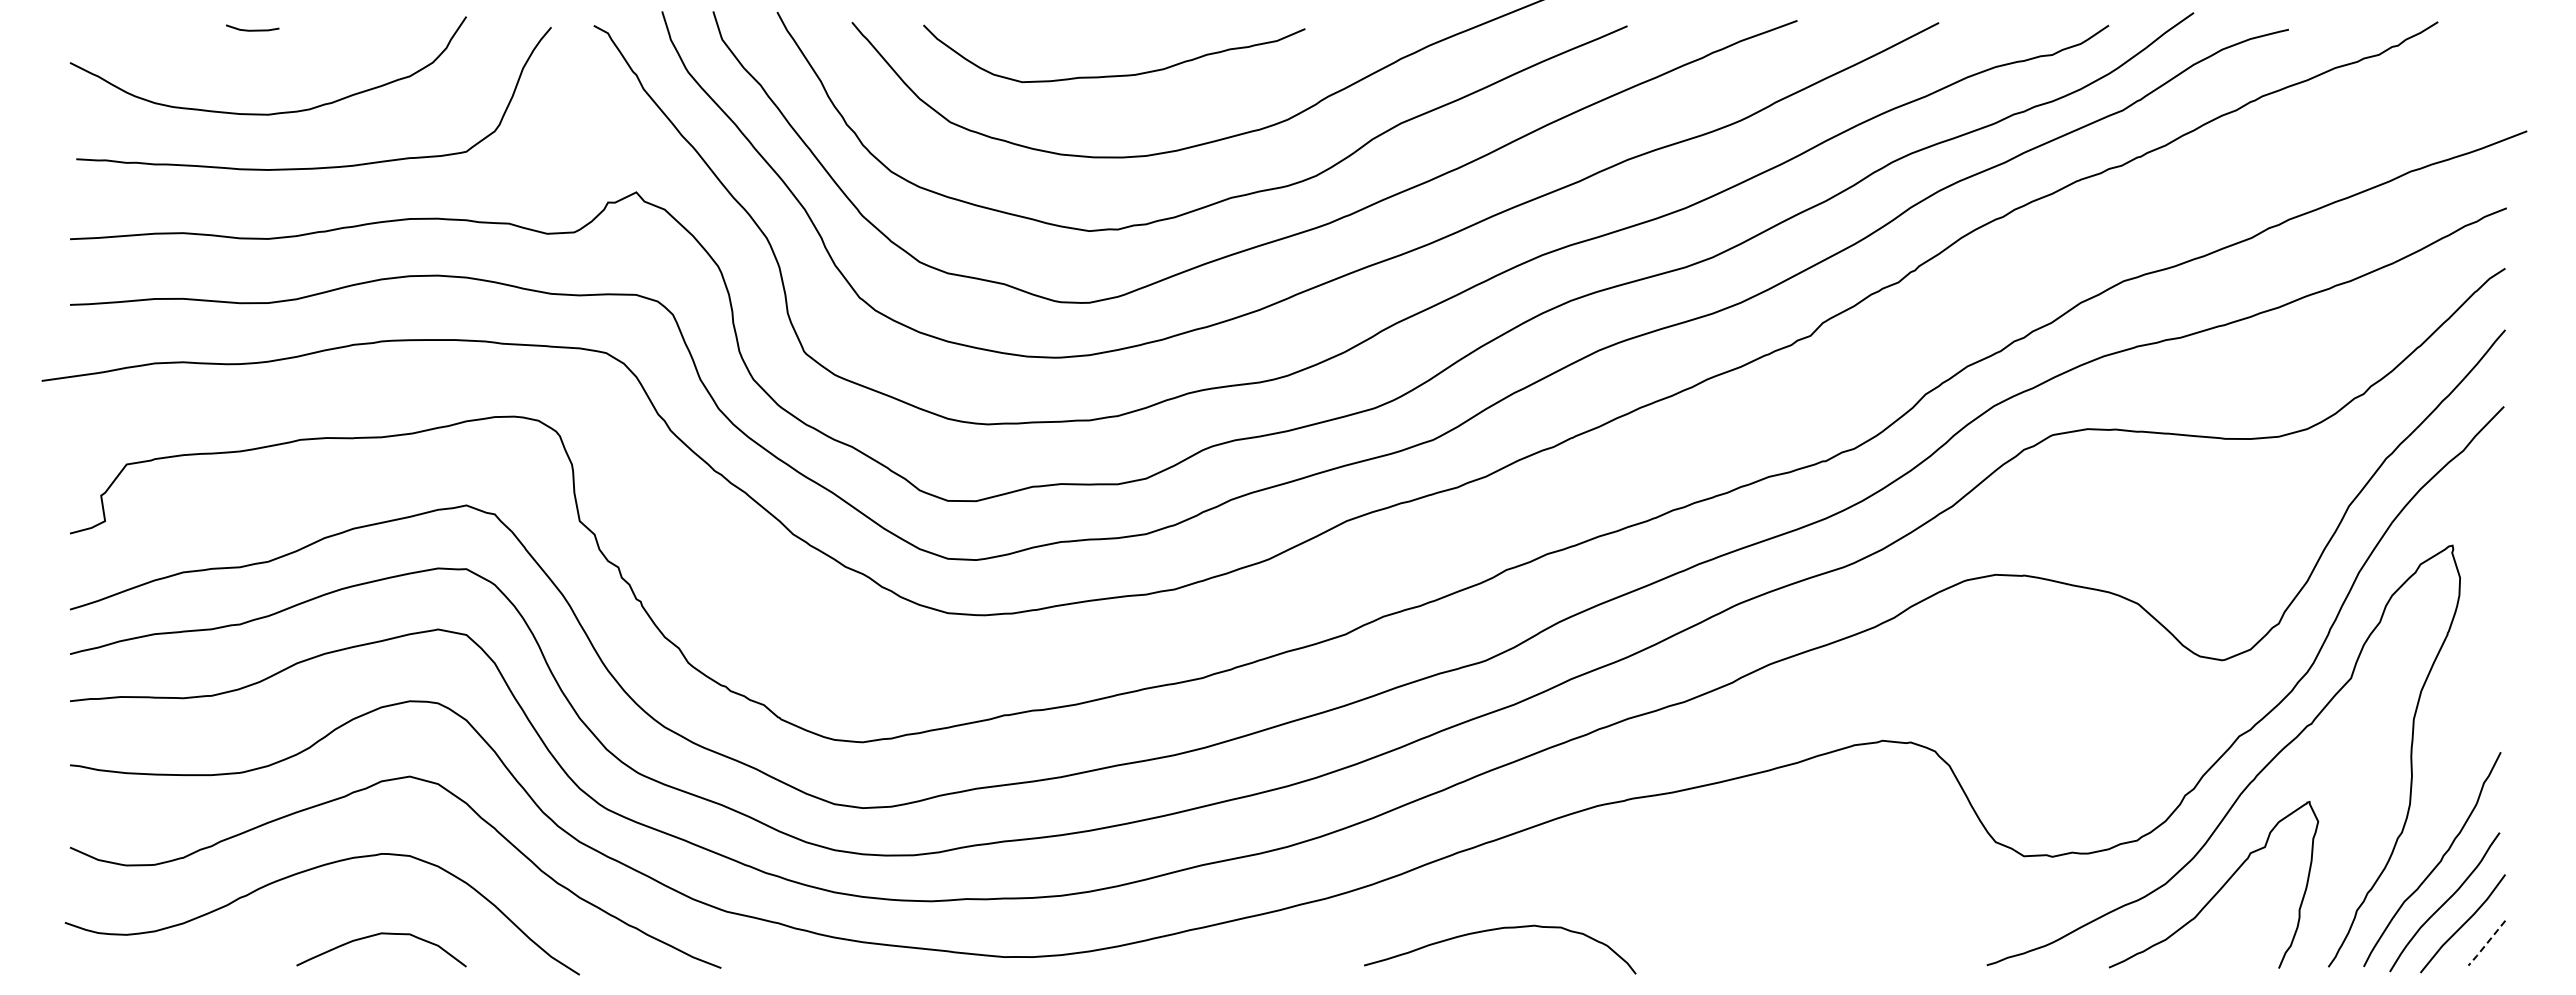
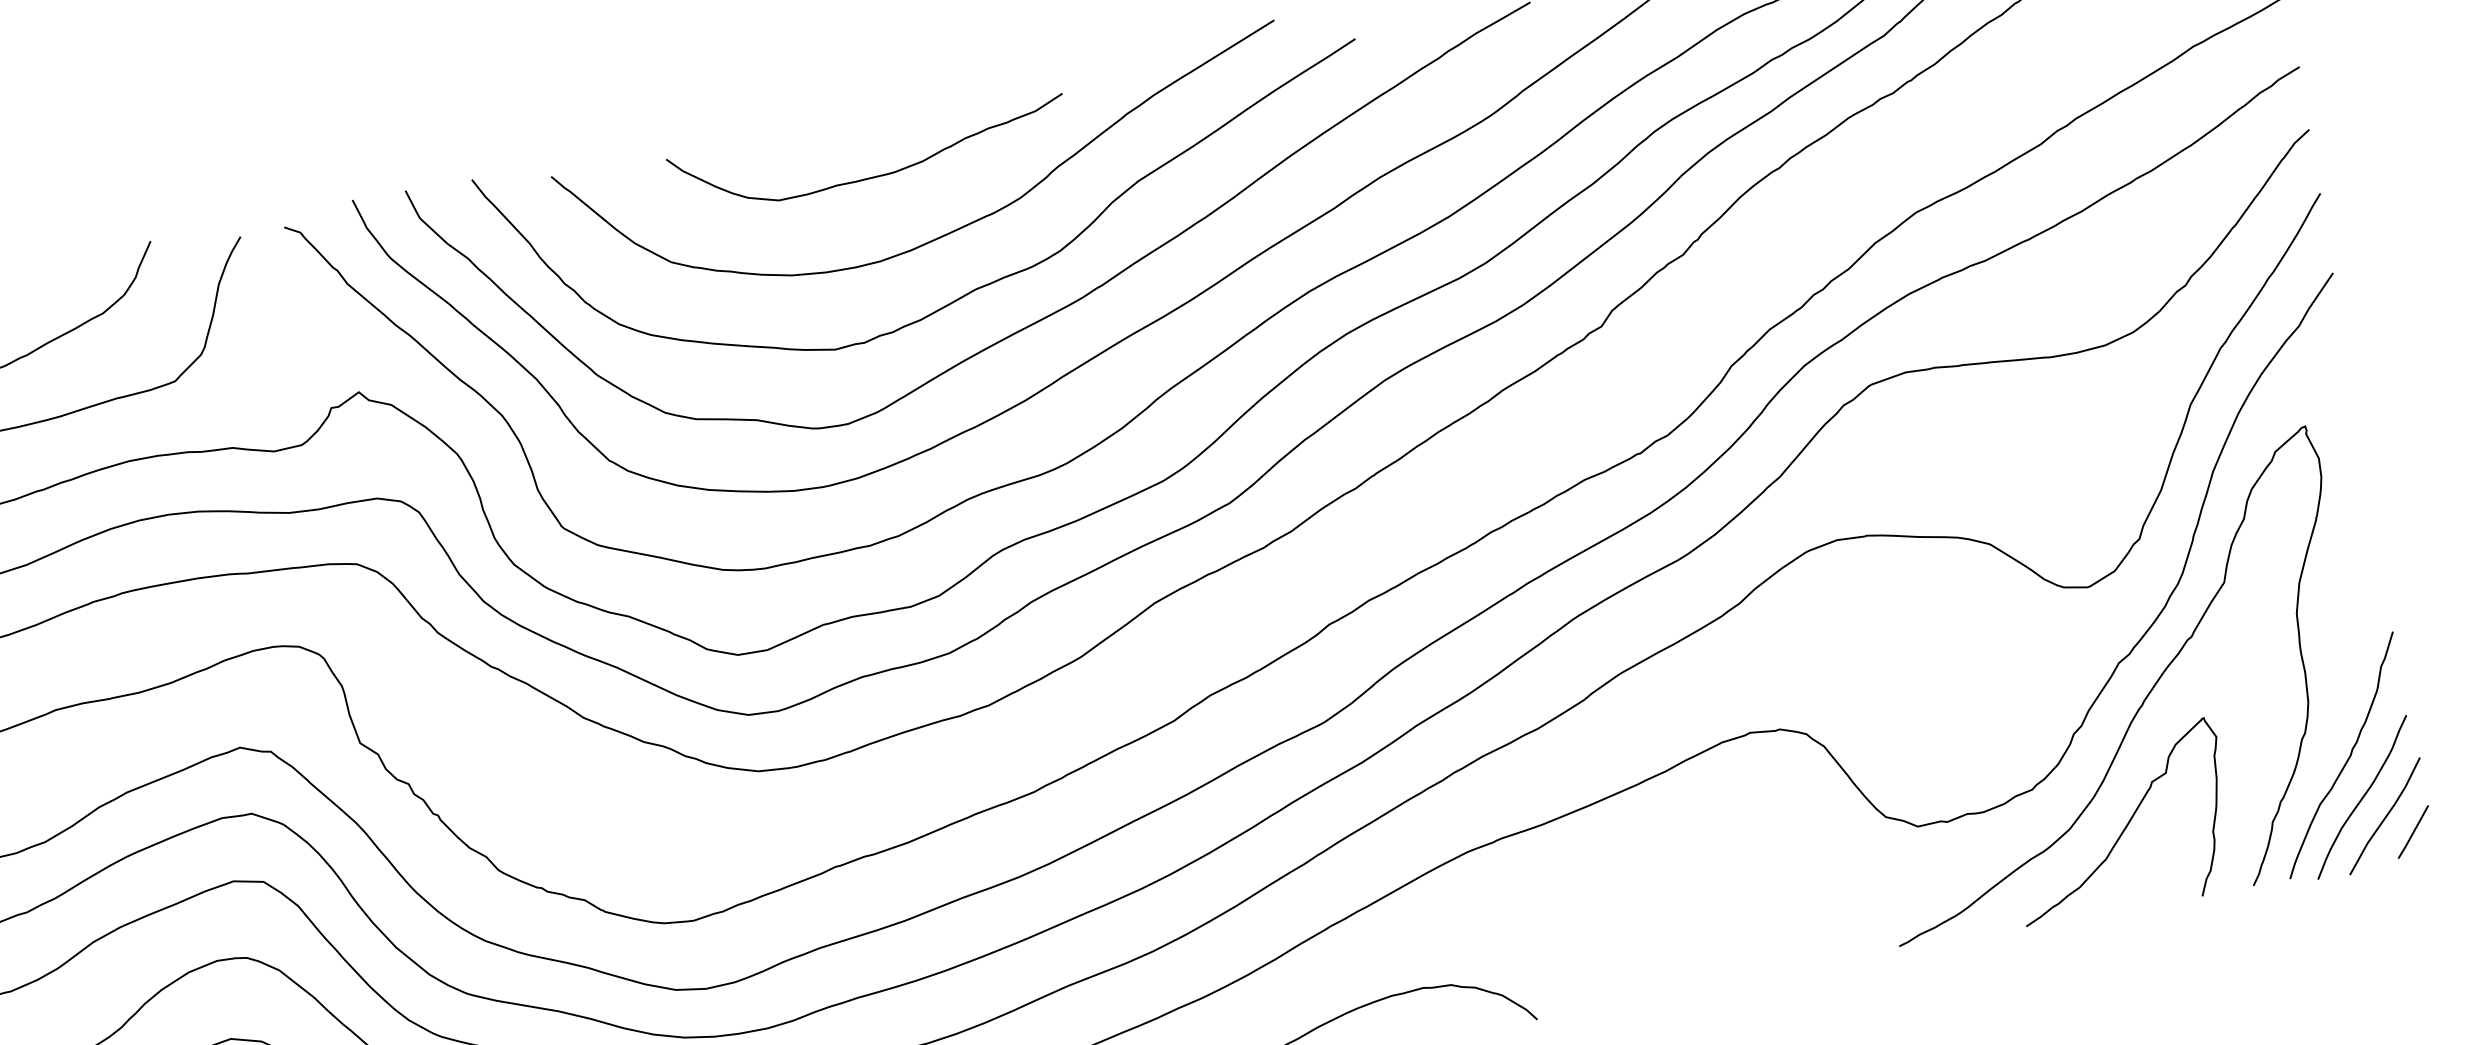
curve: (1114, 75) -> (873, 176), moved
line: (2486, 944) -> (2413, 833), dashed -> solid

